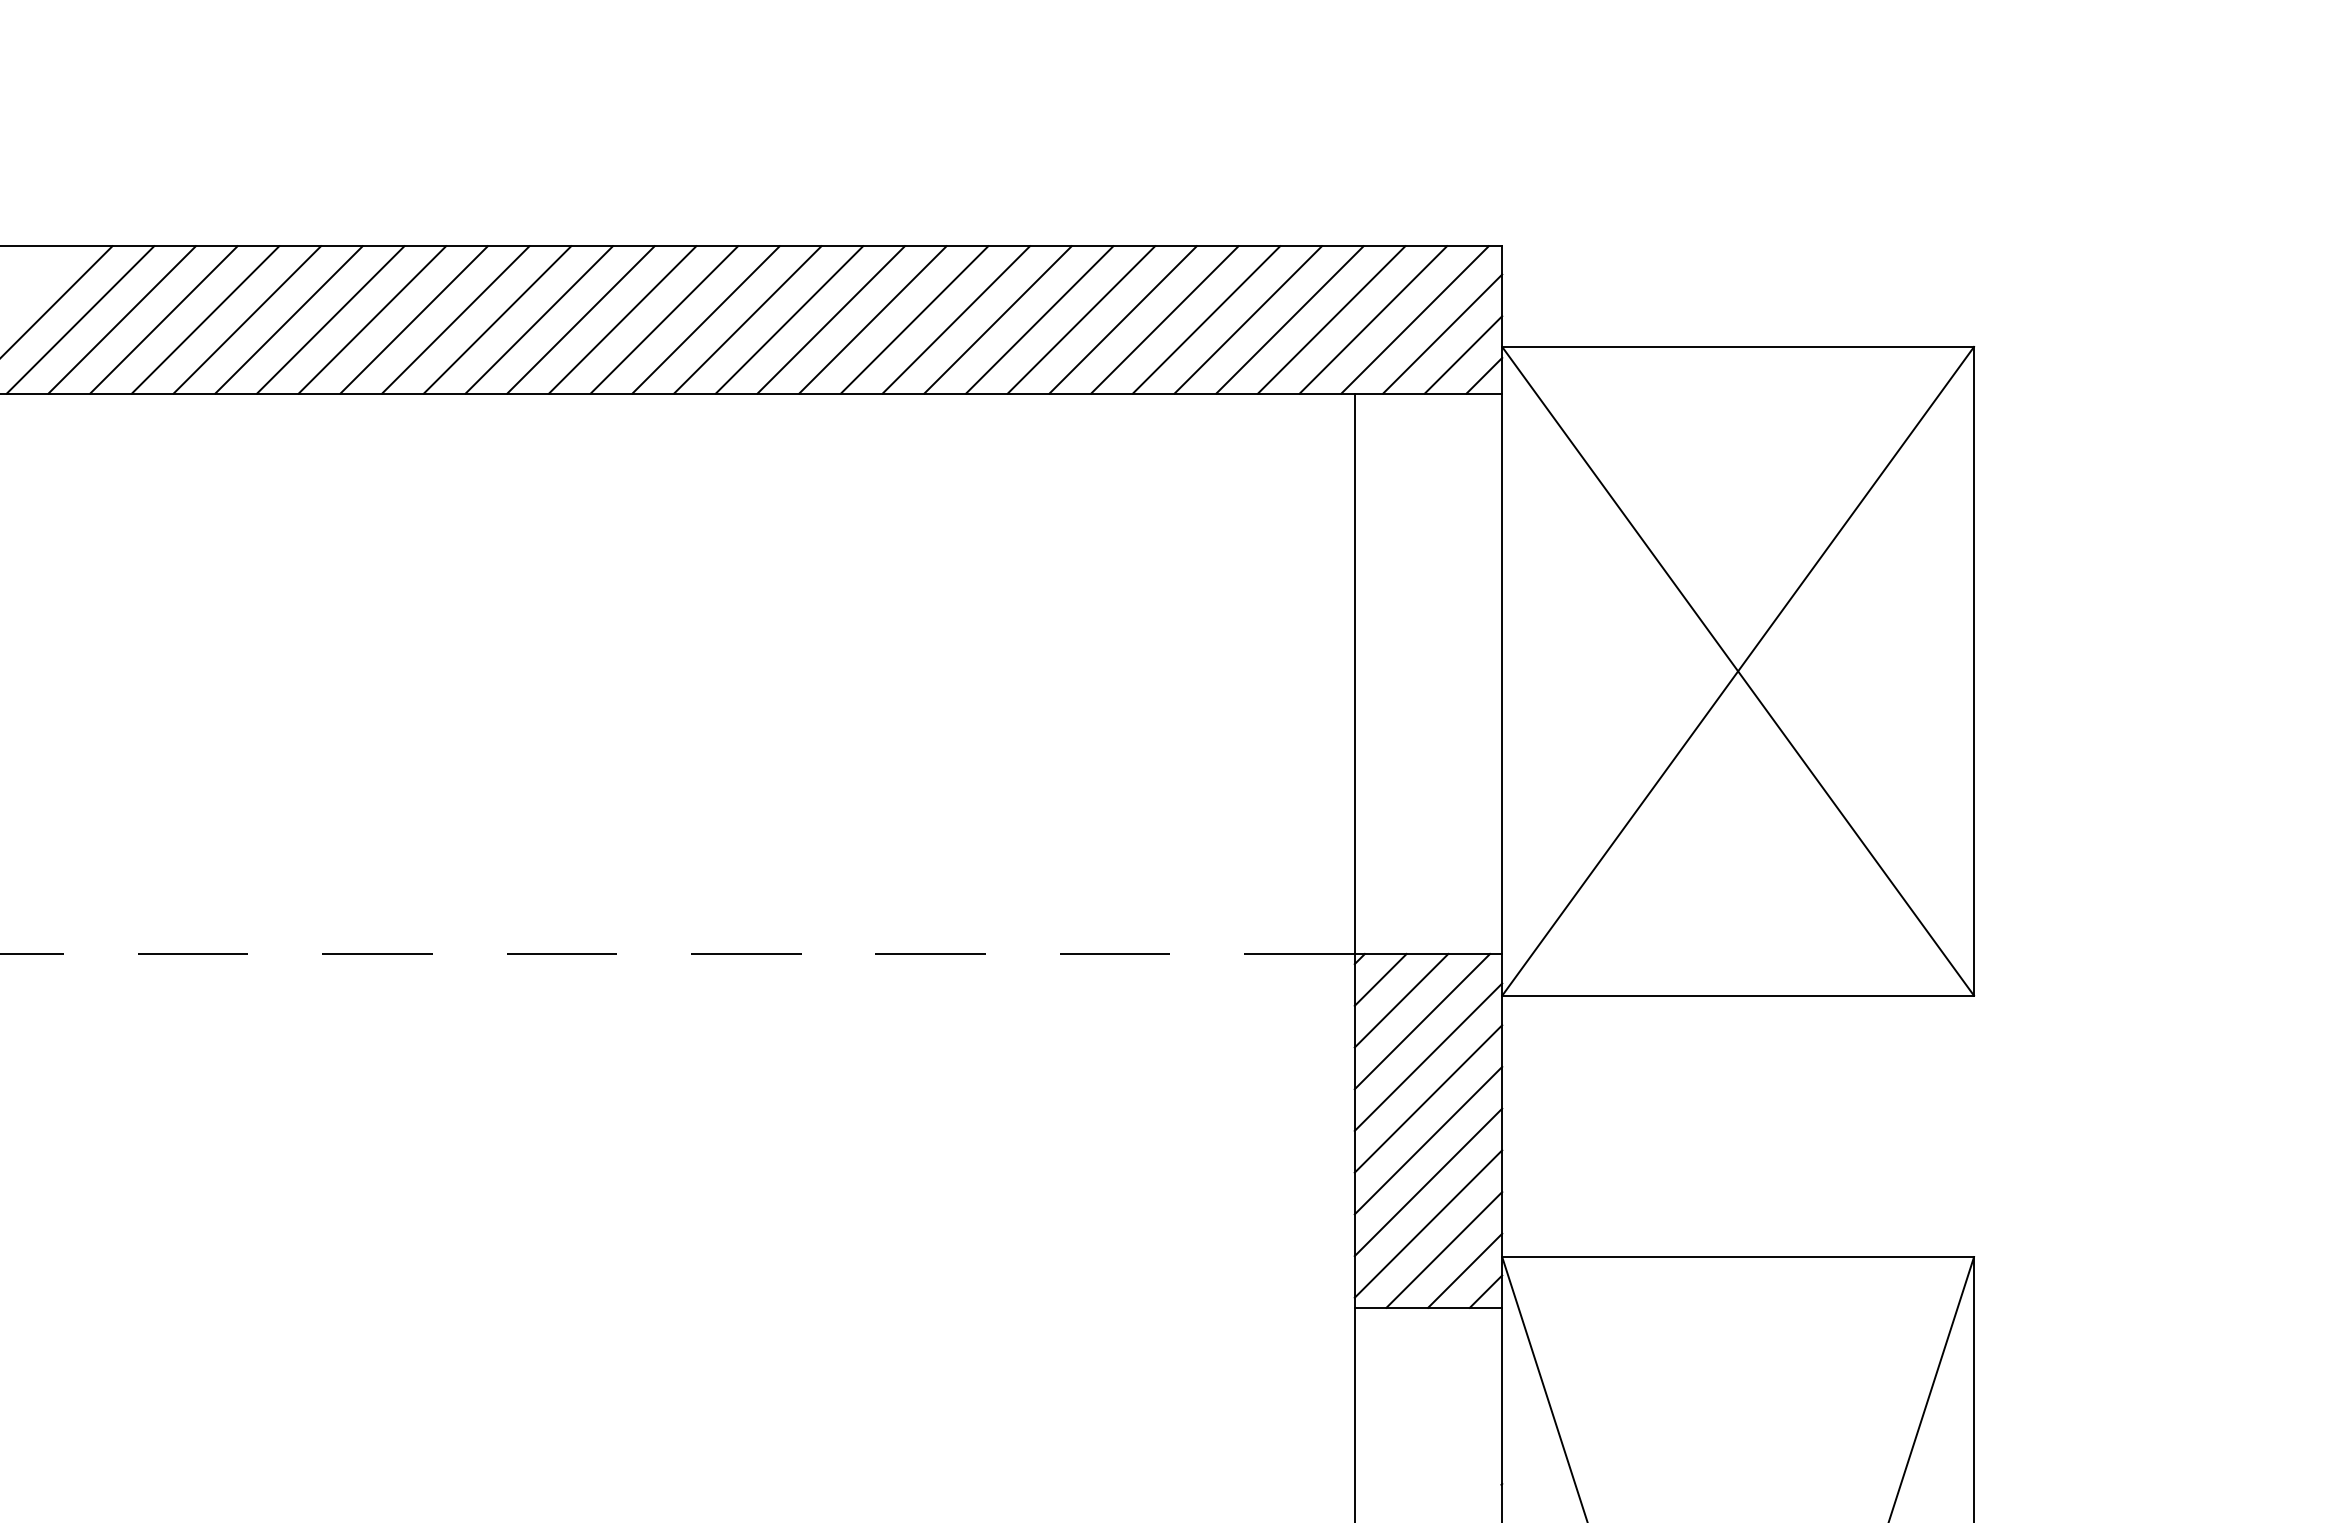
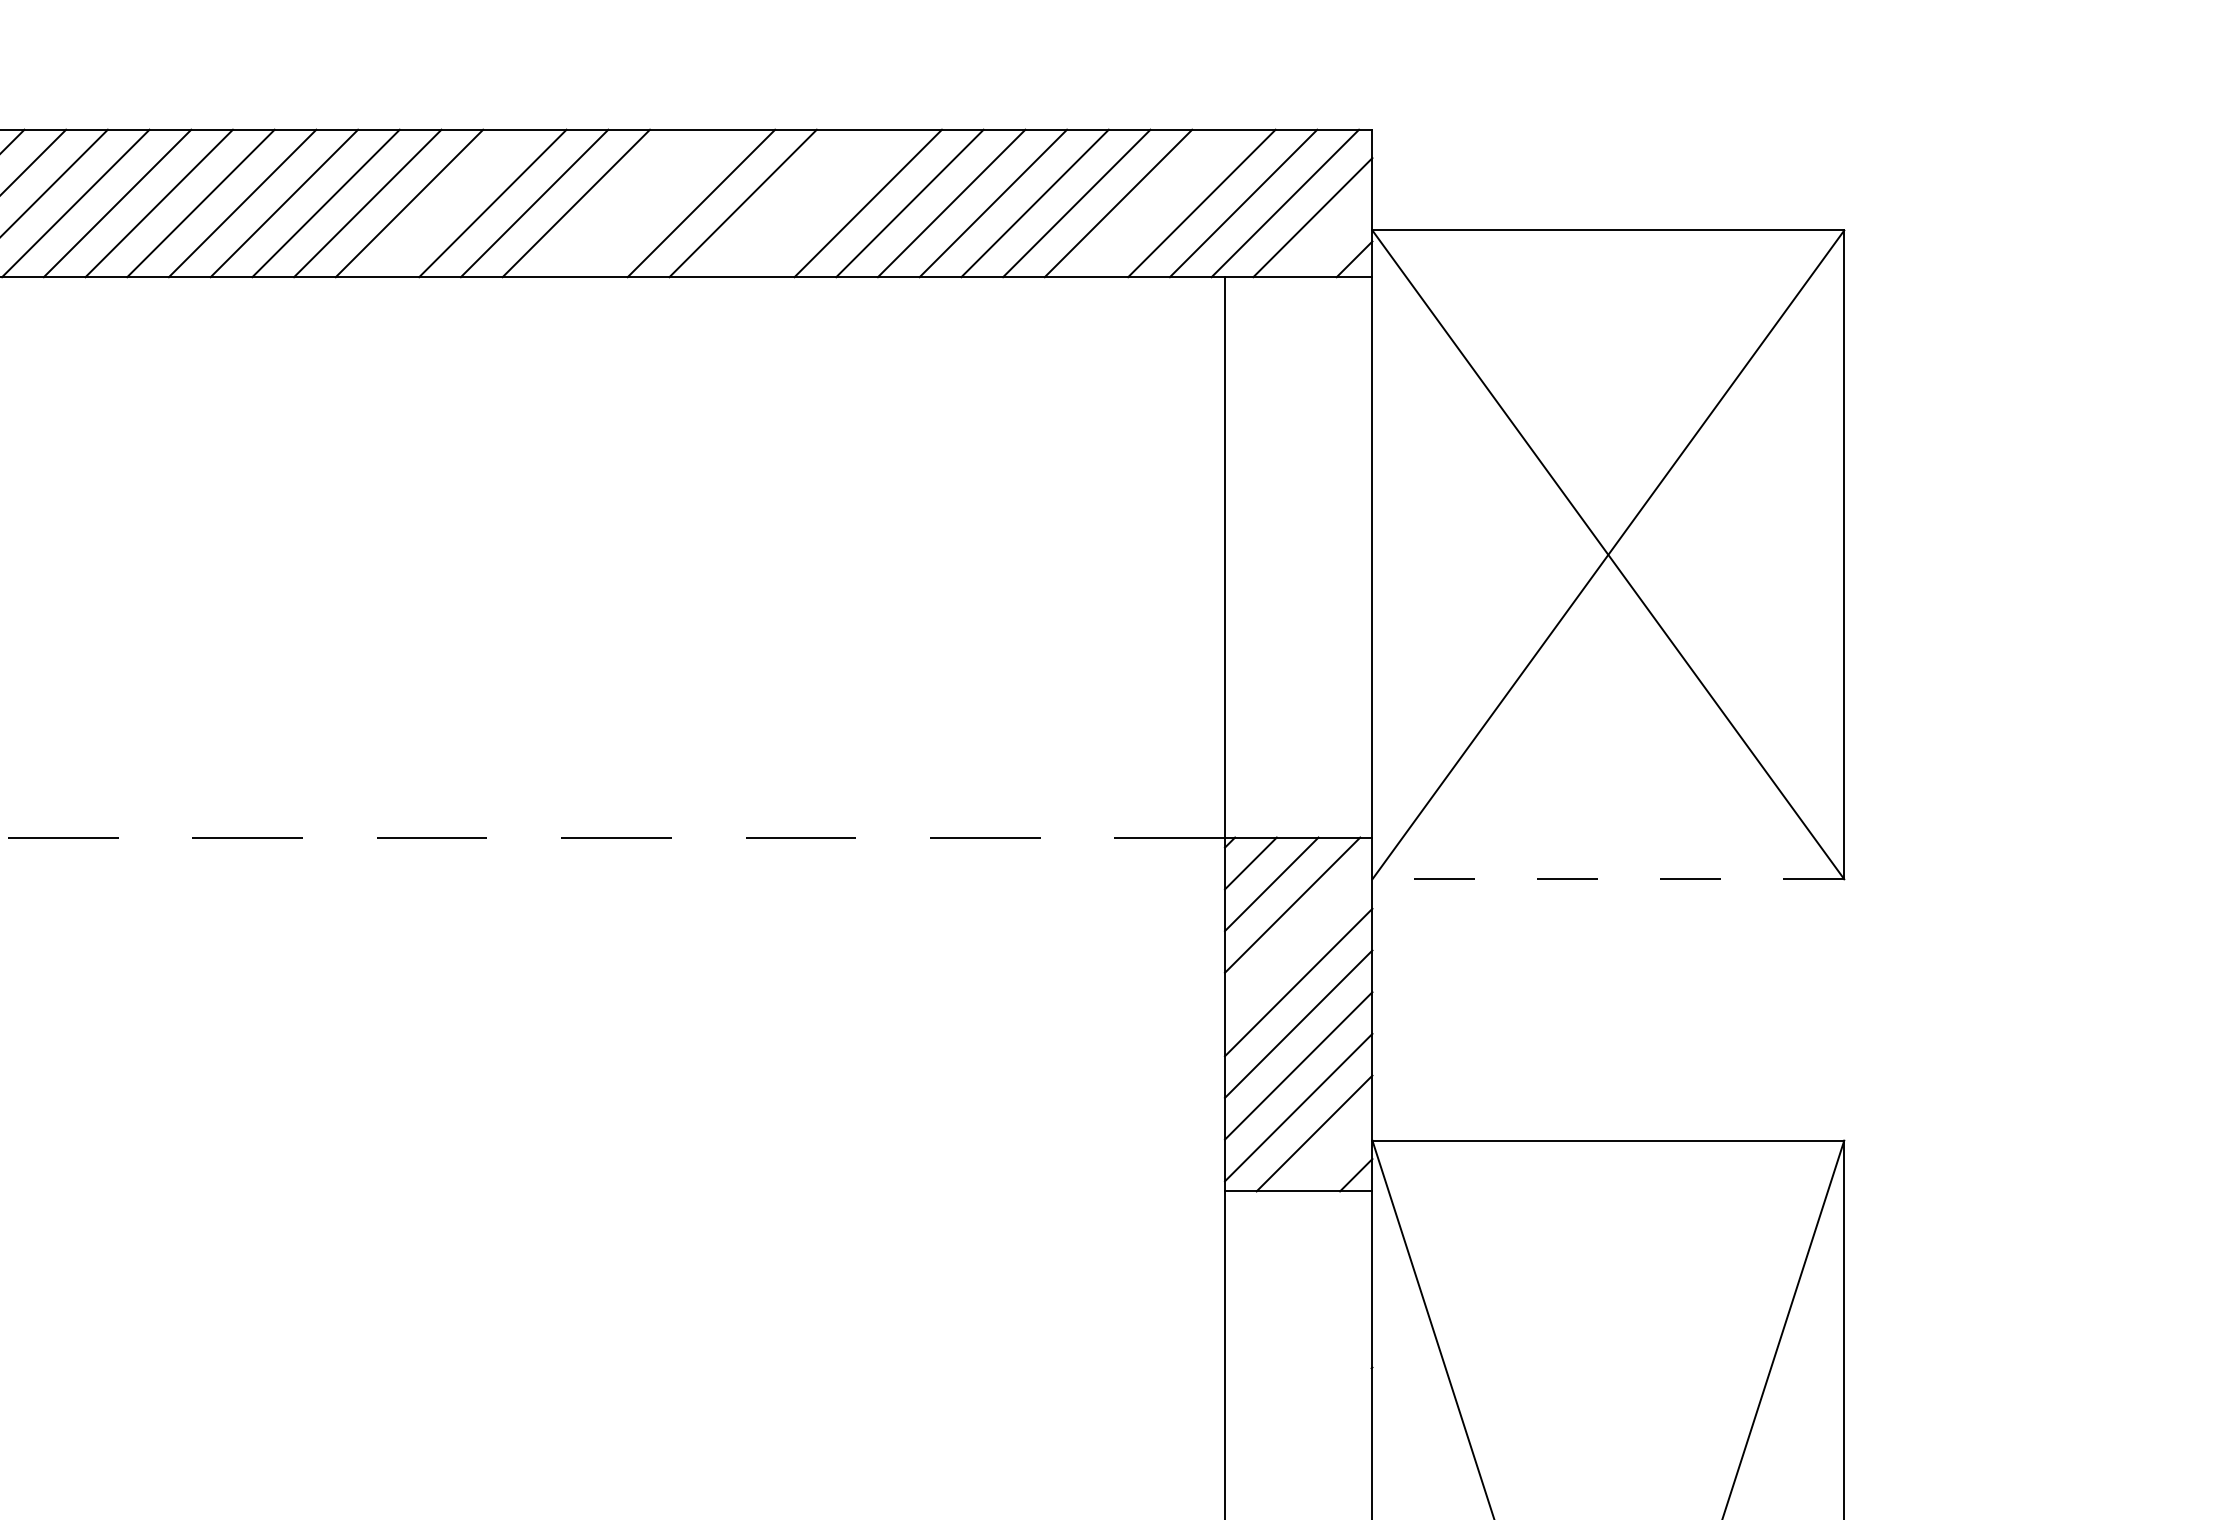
line: (580, 319) -> (450, 203), removed
line: (747, 319) -> (617, 203), removed
line: (789, 319) -> (659, 203), removed
line: (914, 319) -> (784, 203), removed
line: (956, 319) -> (826, 203), removed
line: (1289, 319) -> (1159, 203), removed
line: (1463, 354) -> (1333, 238), removed
line: (1738, 995) -> (1608, 879), solid -> dashed
line: (1428, 1056) -> (1298, 940), removed
line: (1465, 1270) -> (1335, 1154), removed

